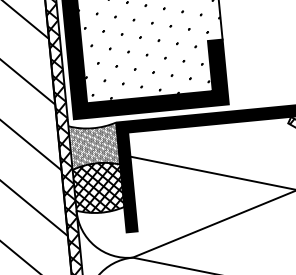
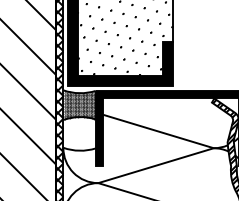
hatch: (98, 187) -> (79, 133), removed

